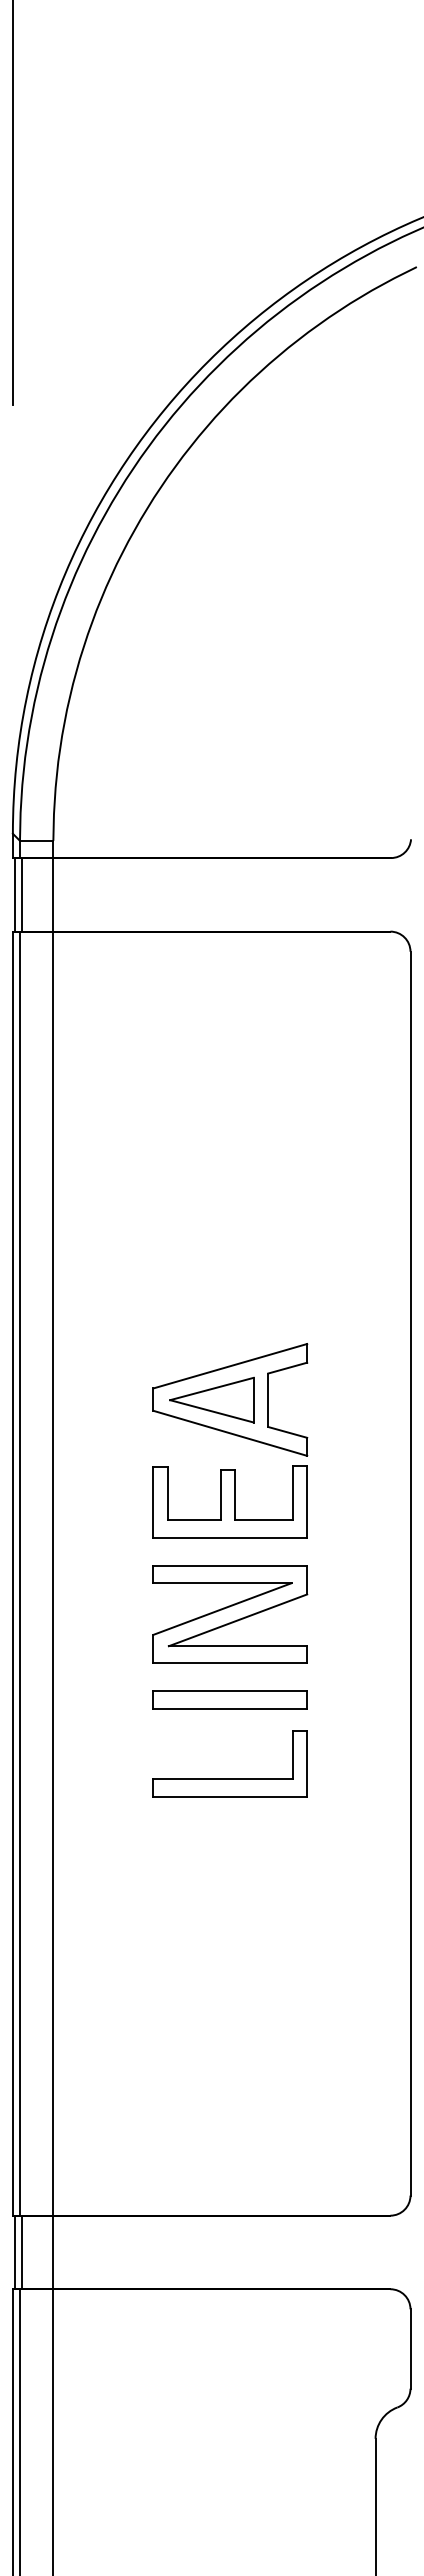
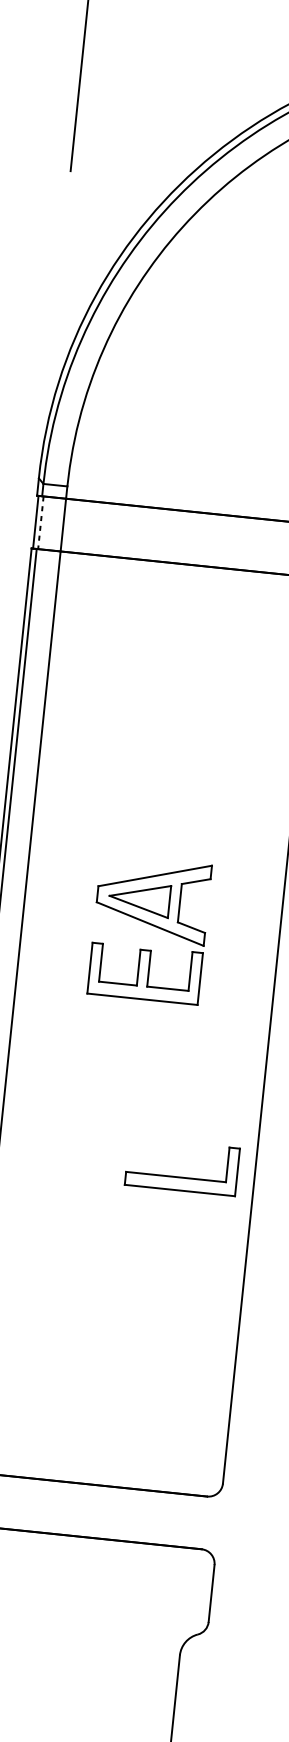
line: (22, 894) -> (41, 522), solid -> dashed
part: (230, 1614) -> (137, 1053), removed
part: (229, 1699) -> (130, 1114), removed
part: (229, 1778) -> (180, 1177), moved

